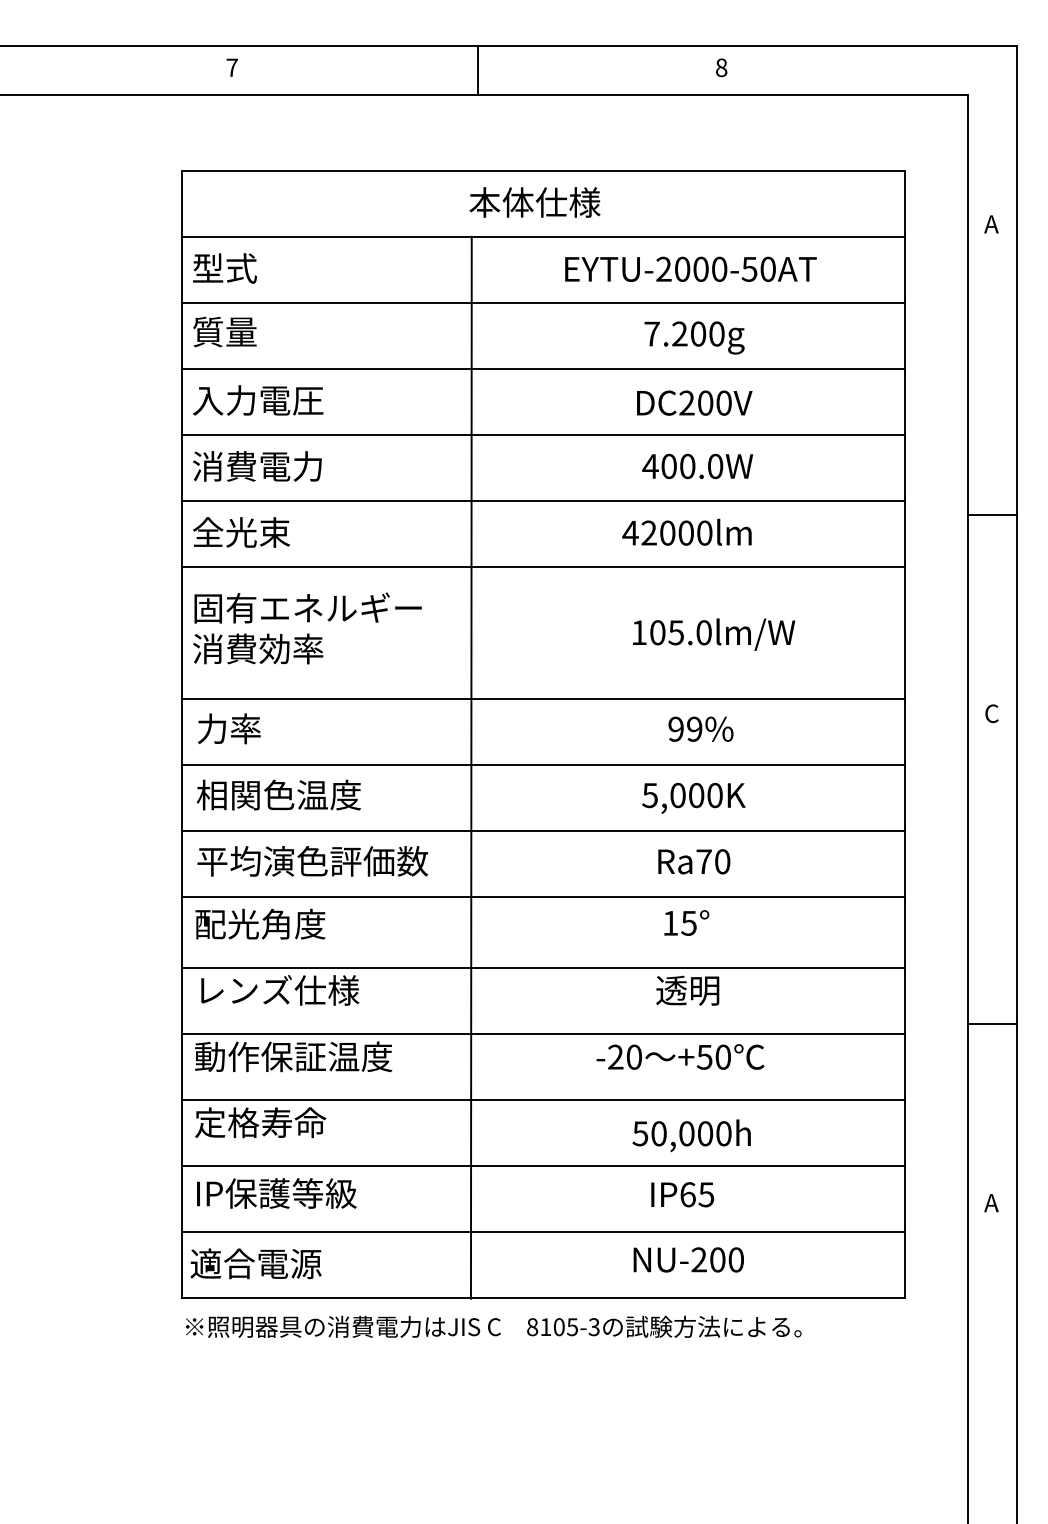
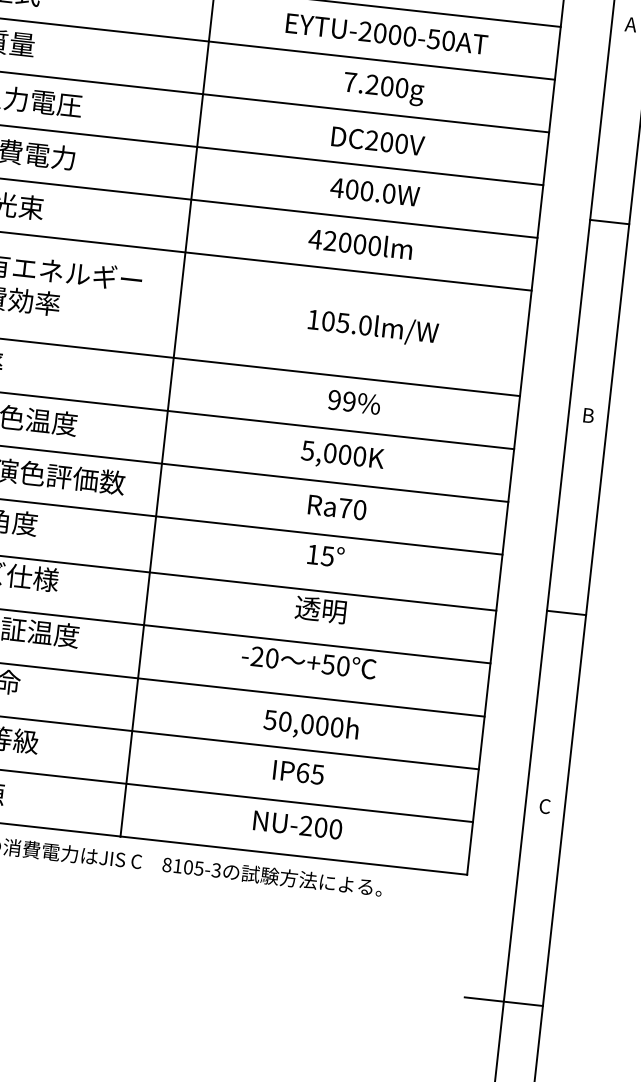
line: (991, 515) -> (609, 222), moved
text: (991, 713) -> (587, 415), C -> B
line: (991, 1023) -> (566, 612), moved
text: (991, 1202) -> (544, 805), A -> C
line: (967, 1450) -> (503, 1001), added

